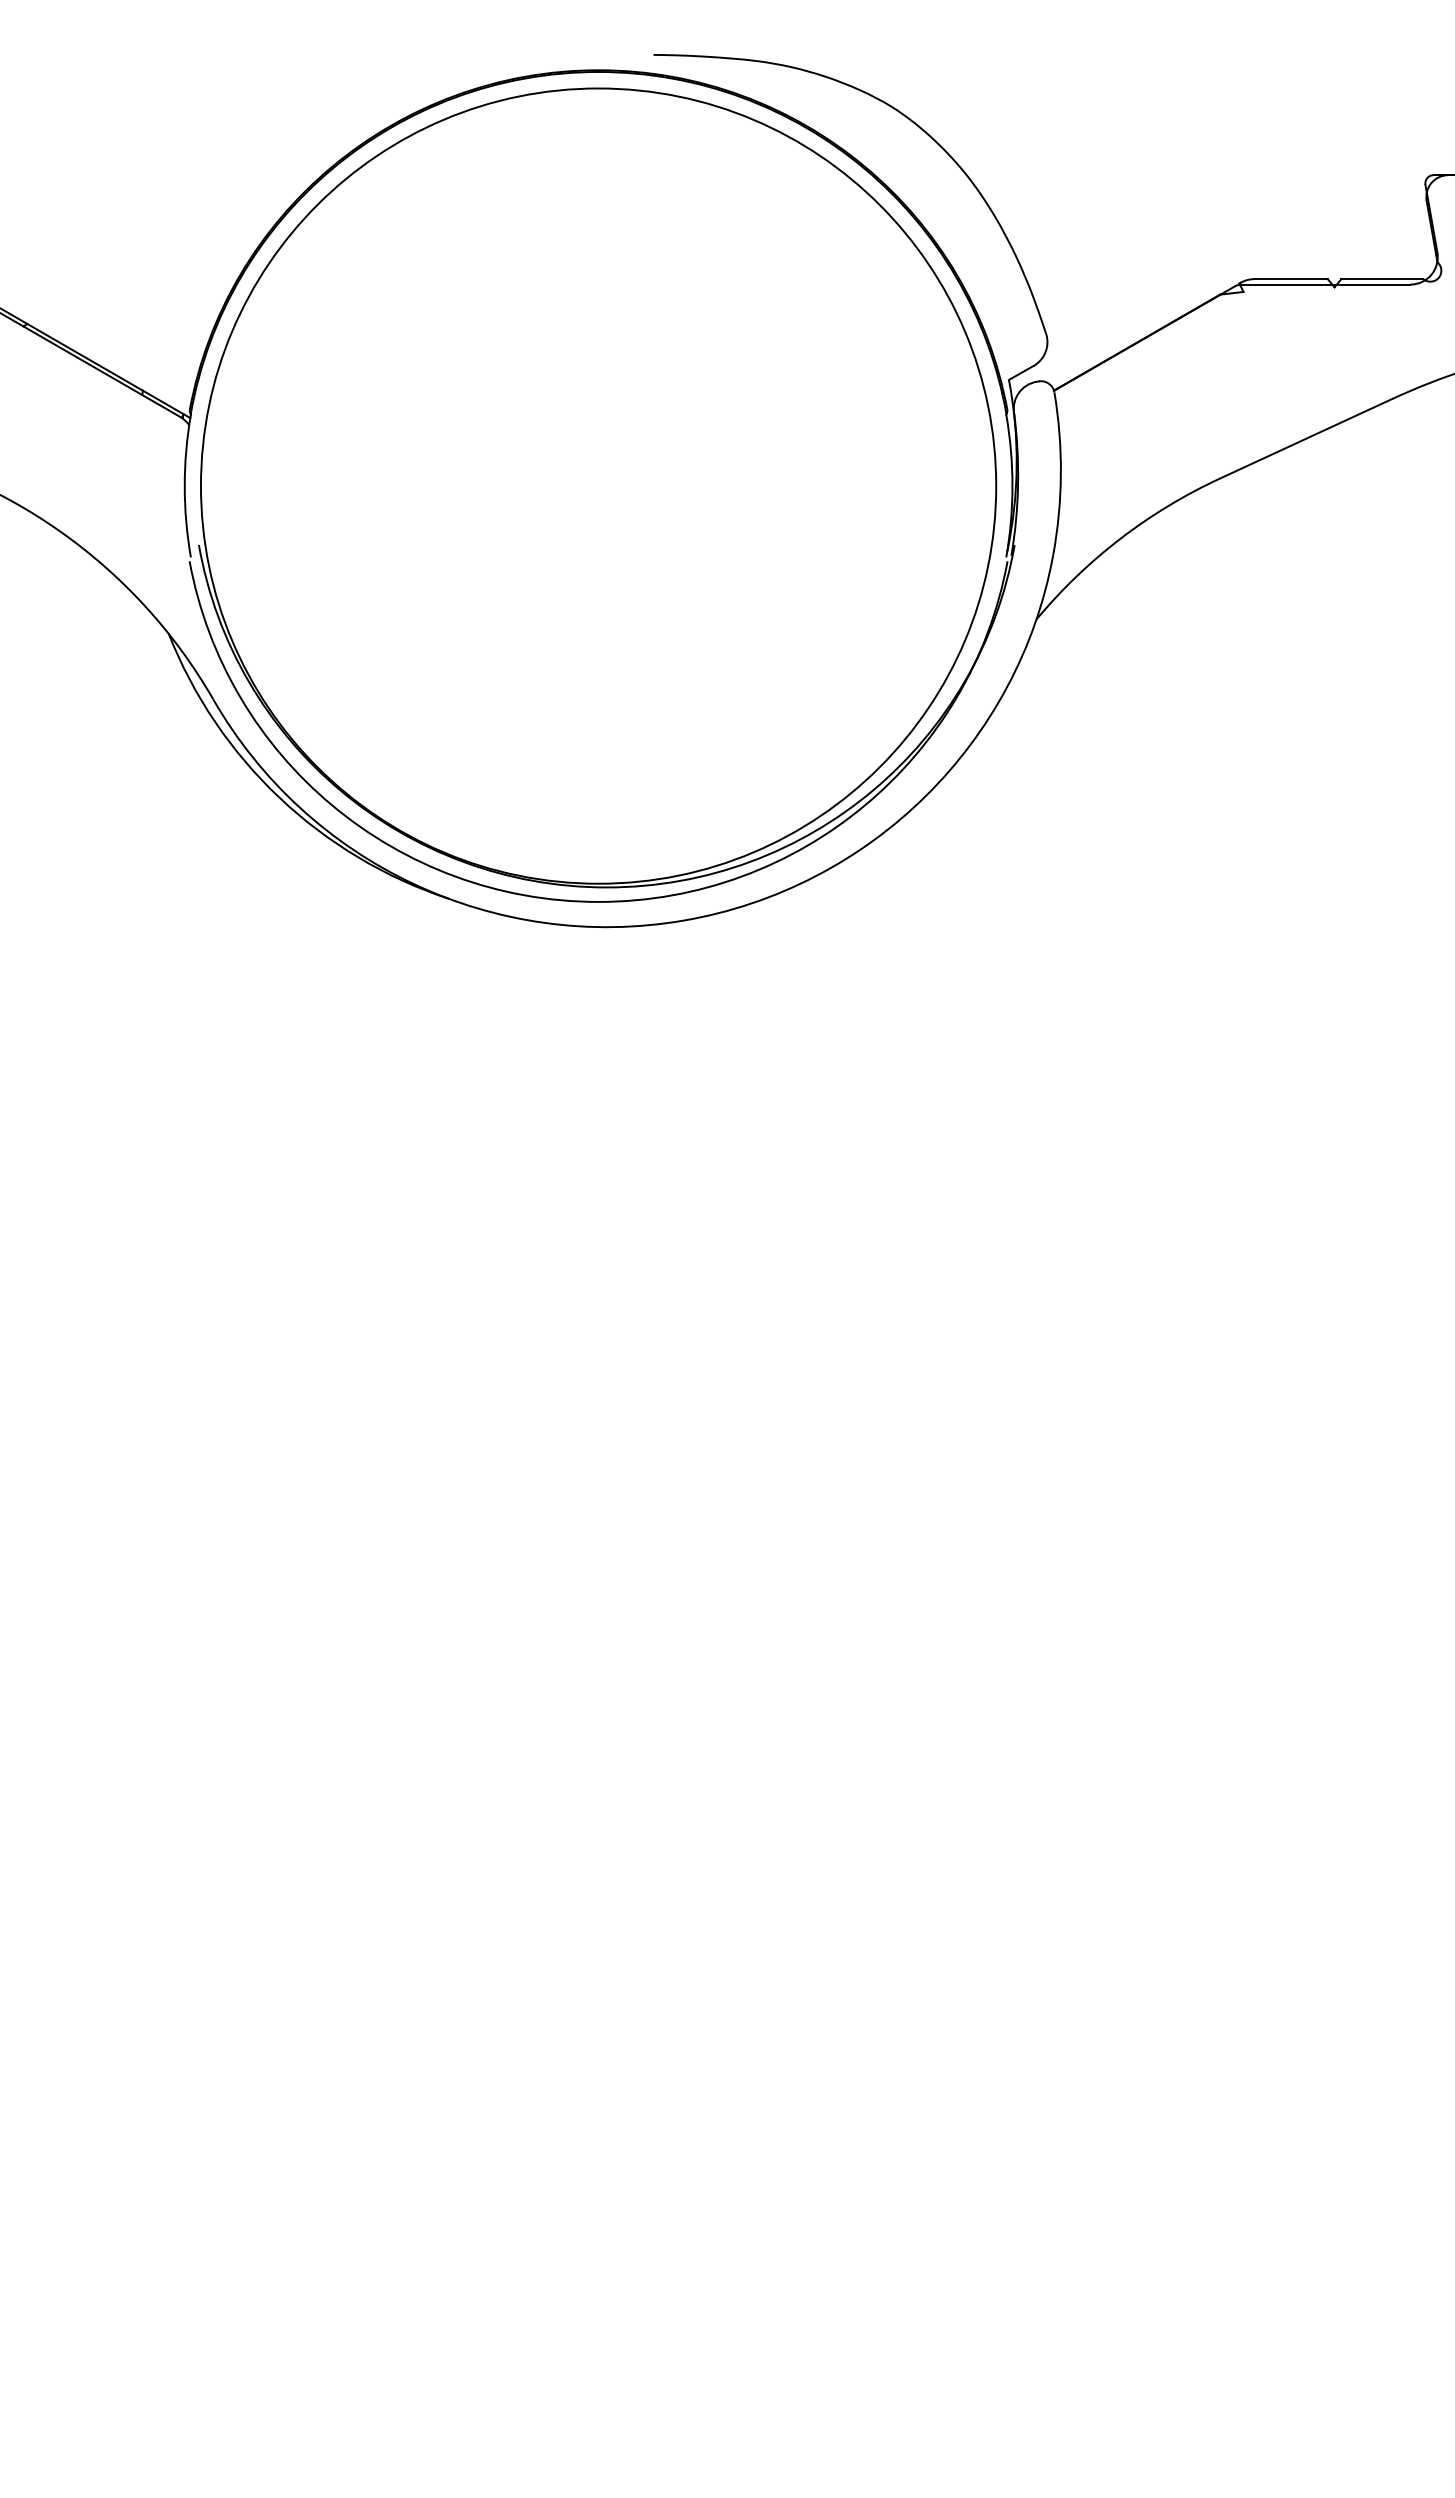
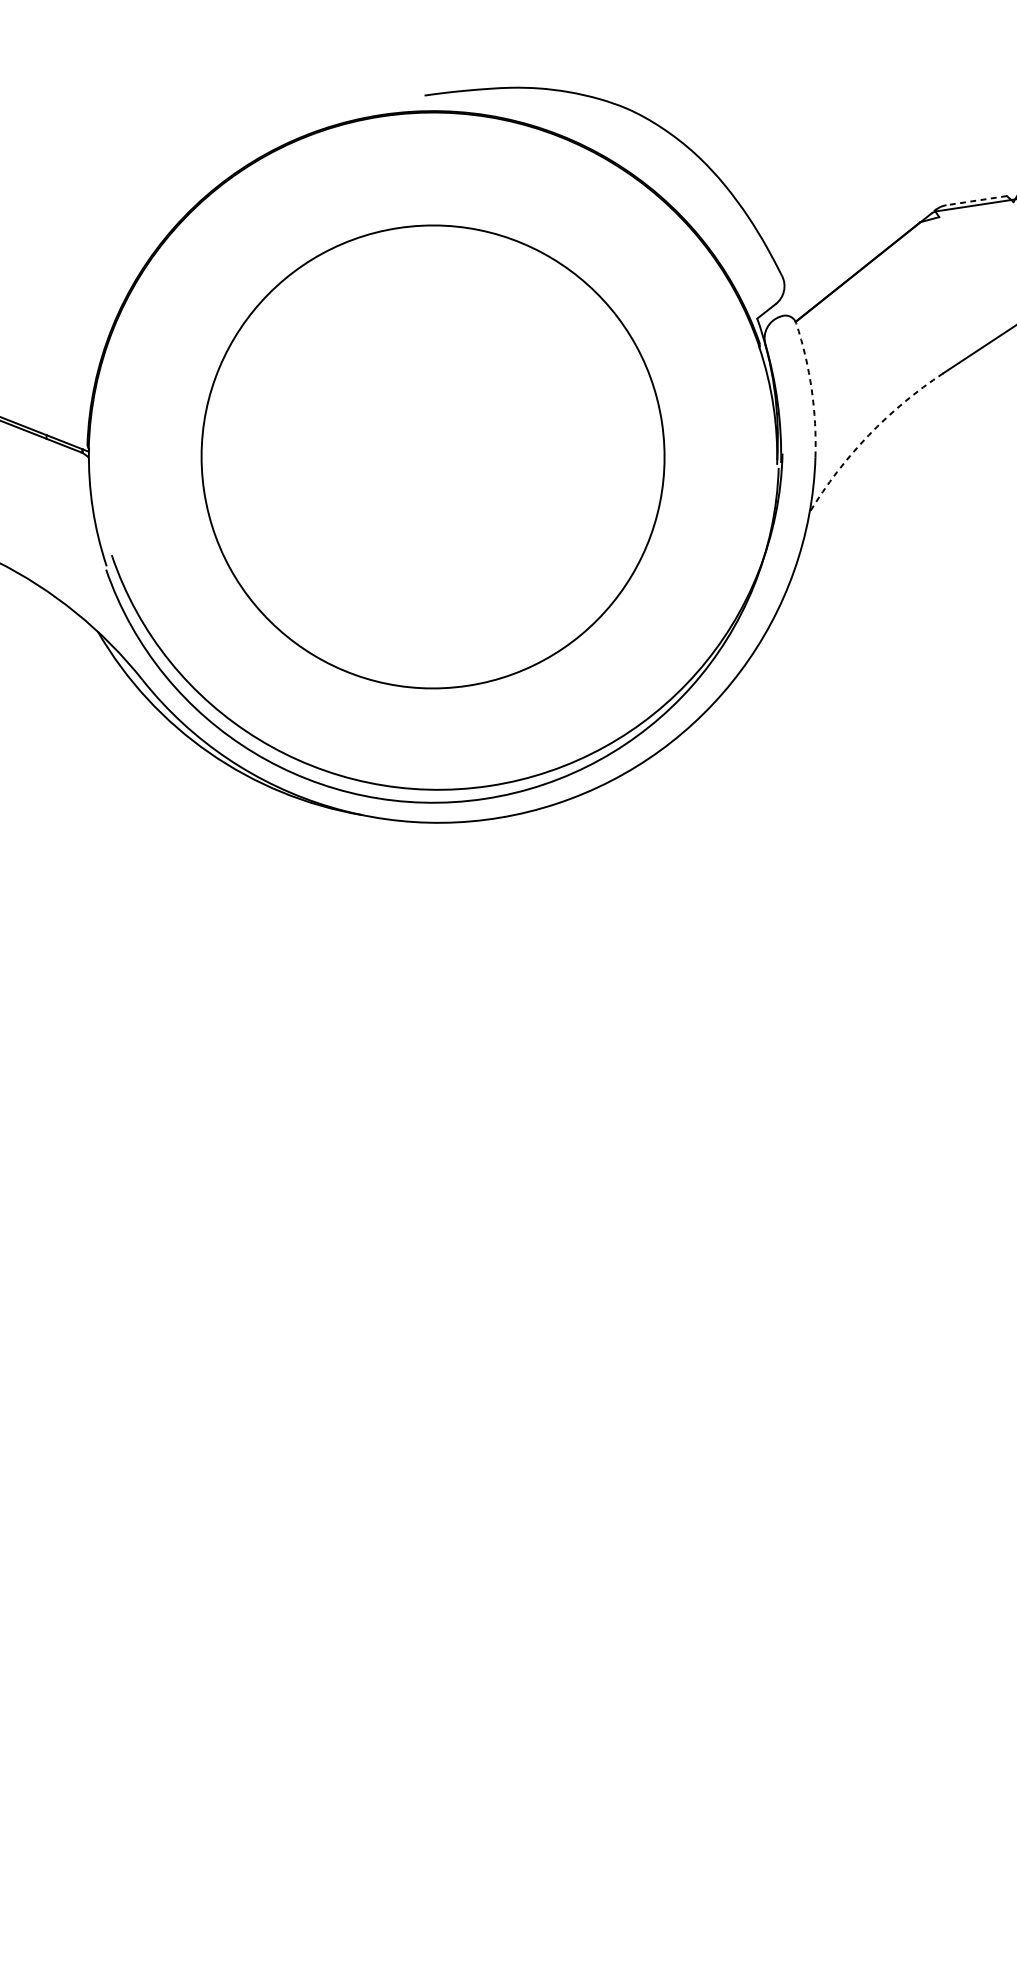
line: (1291, 279) -> (977, 200), solid -> dashed
arc: (1060, 474) -> (811, 389), solid -> dashed
circle: (598, 485) -> (432, 456), size x0.7
arc: (1120, 538) -> (868, 435), solid -> dashed

